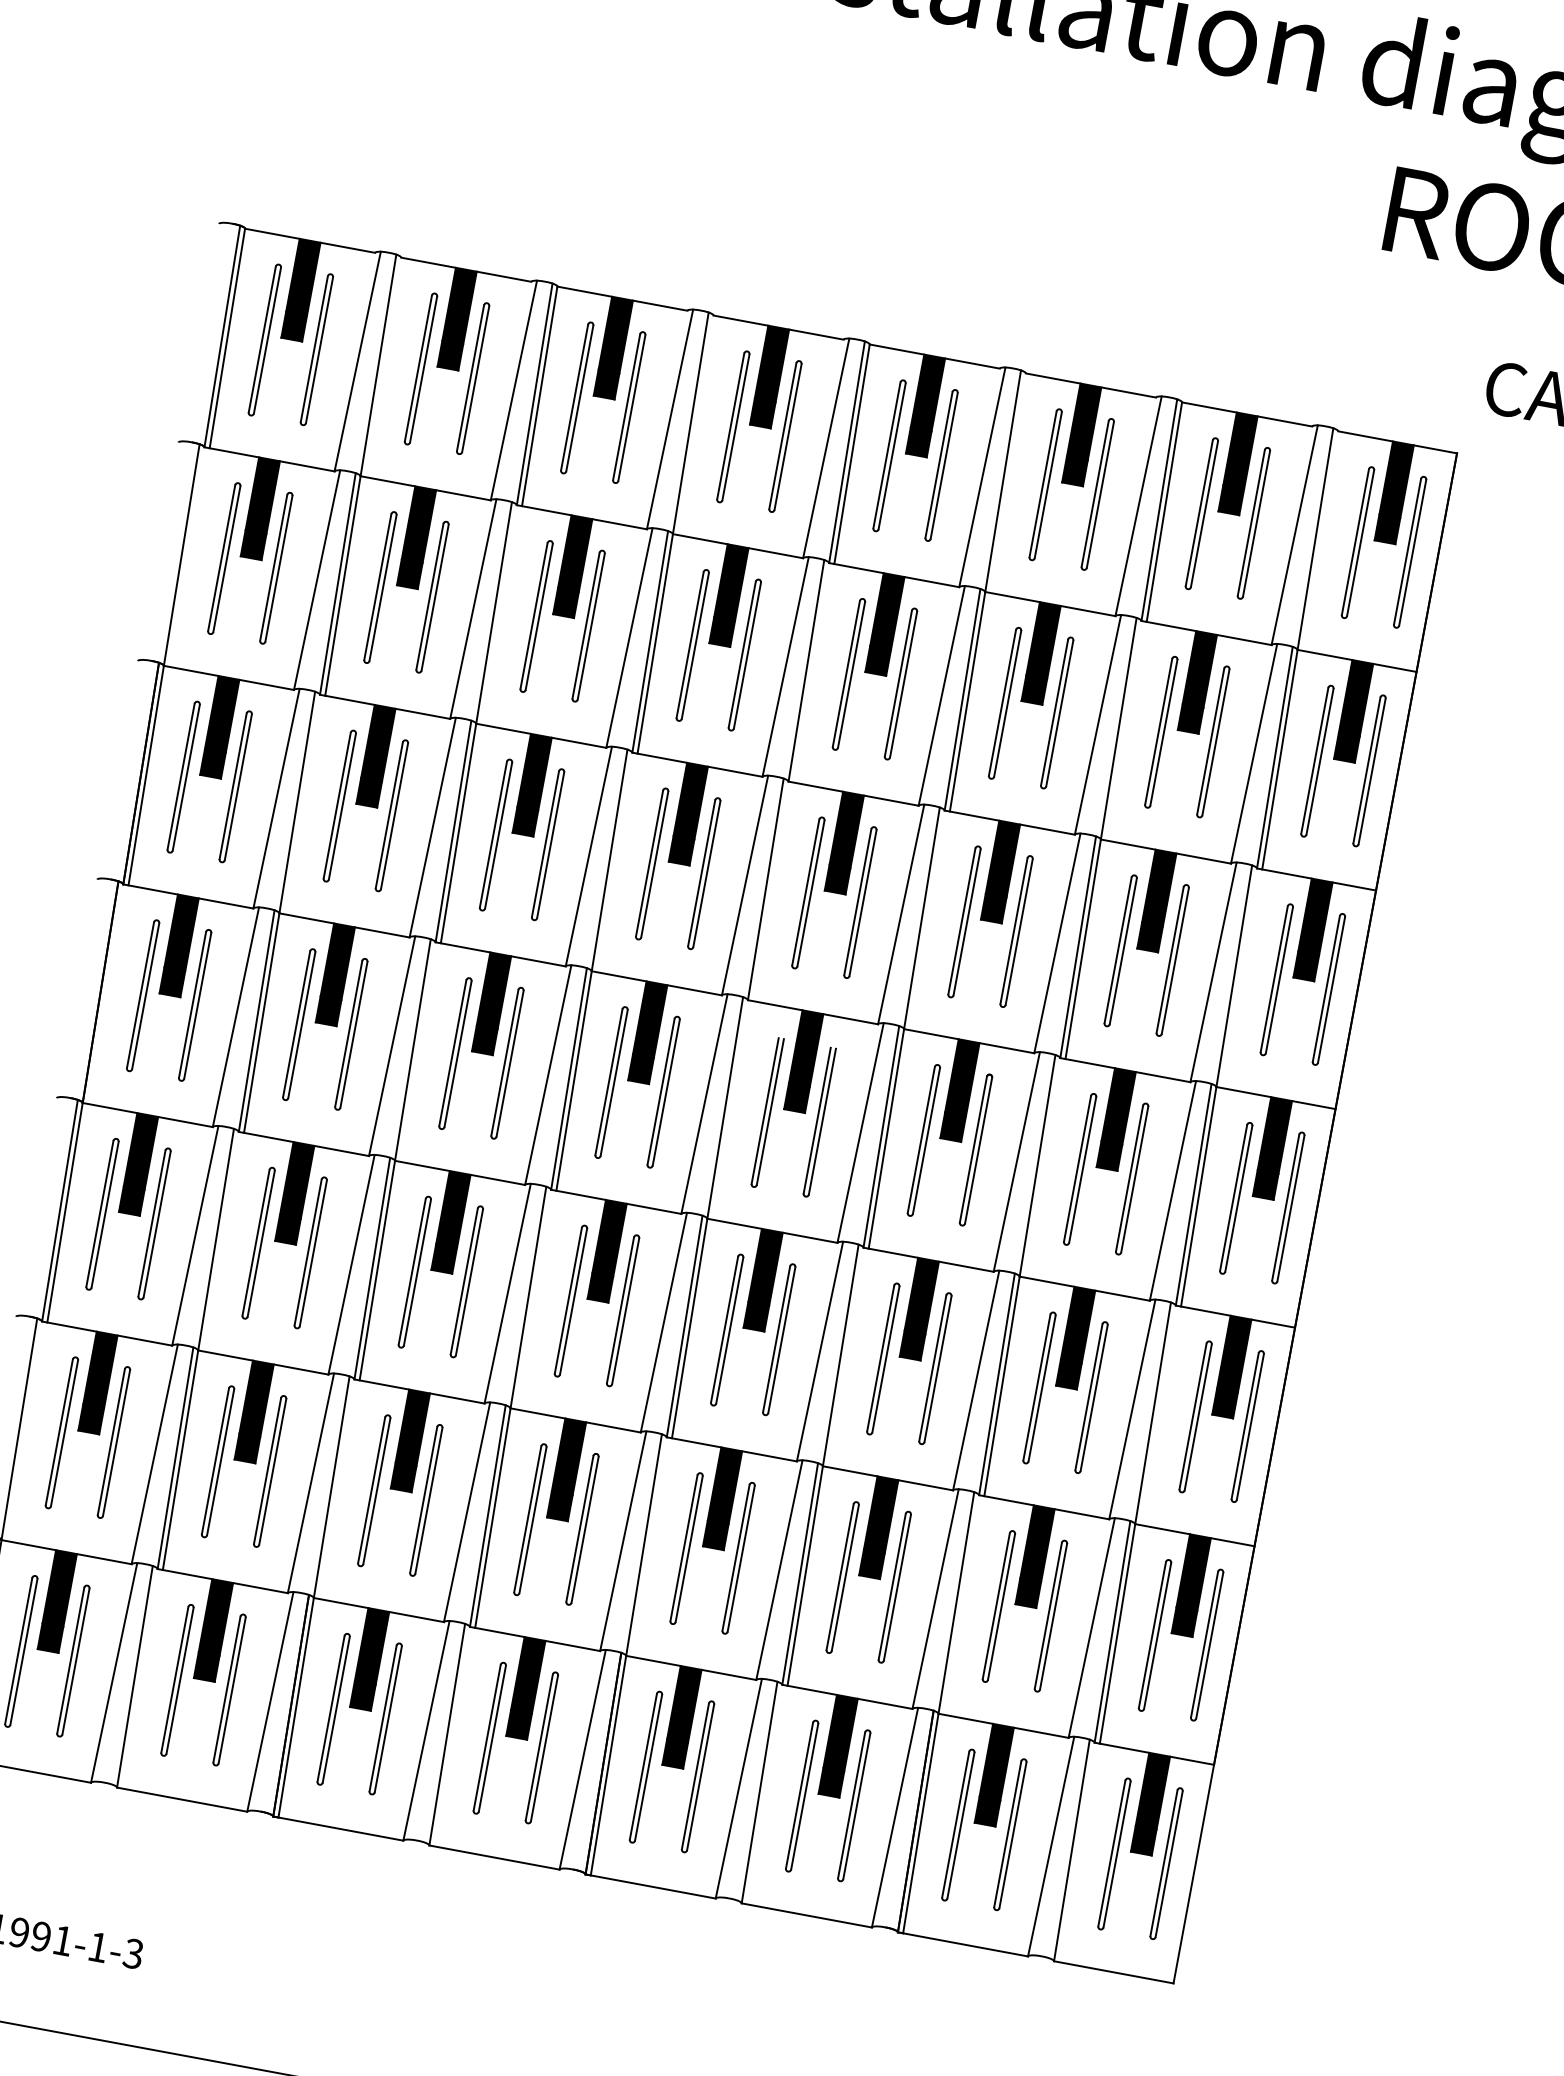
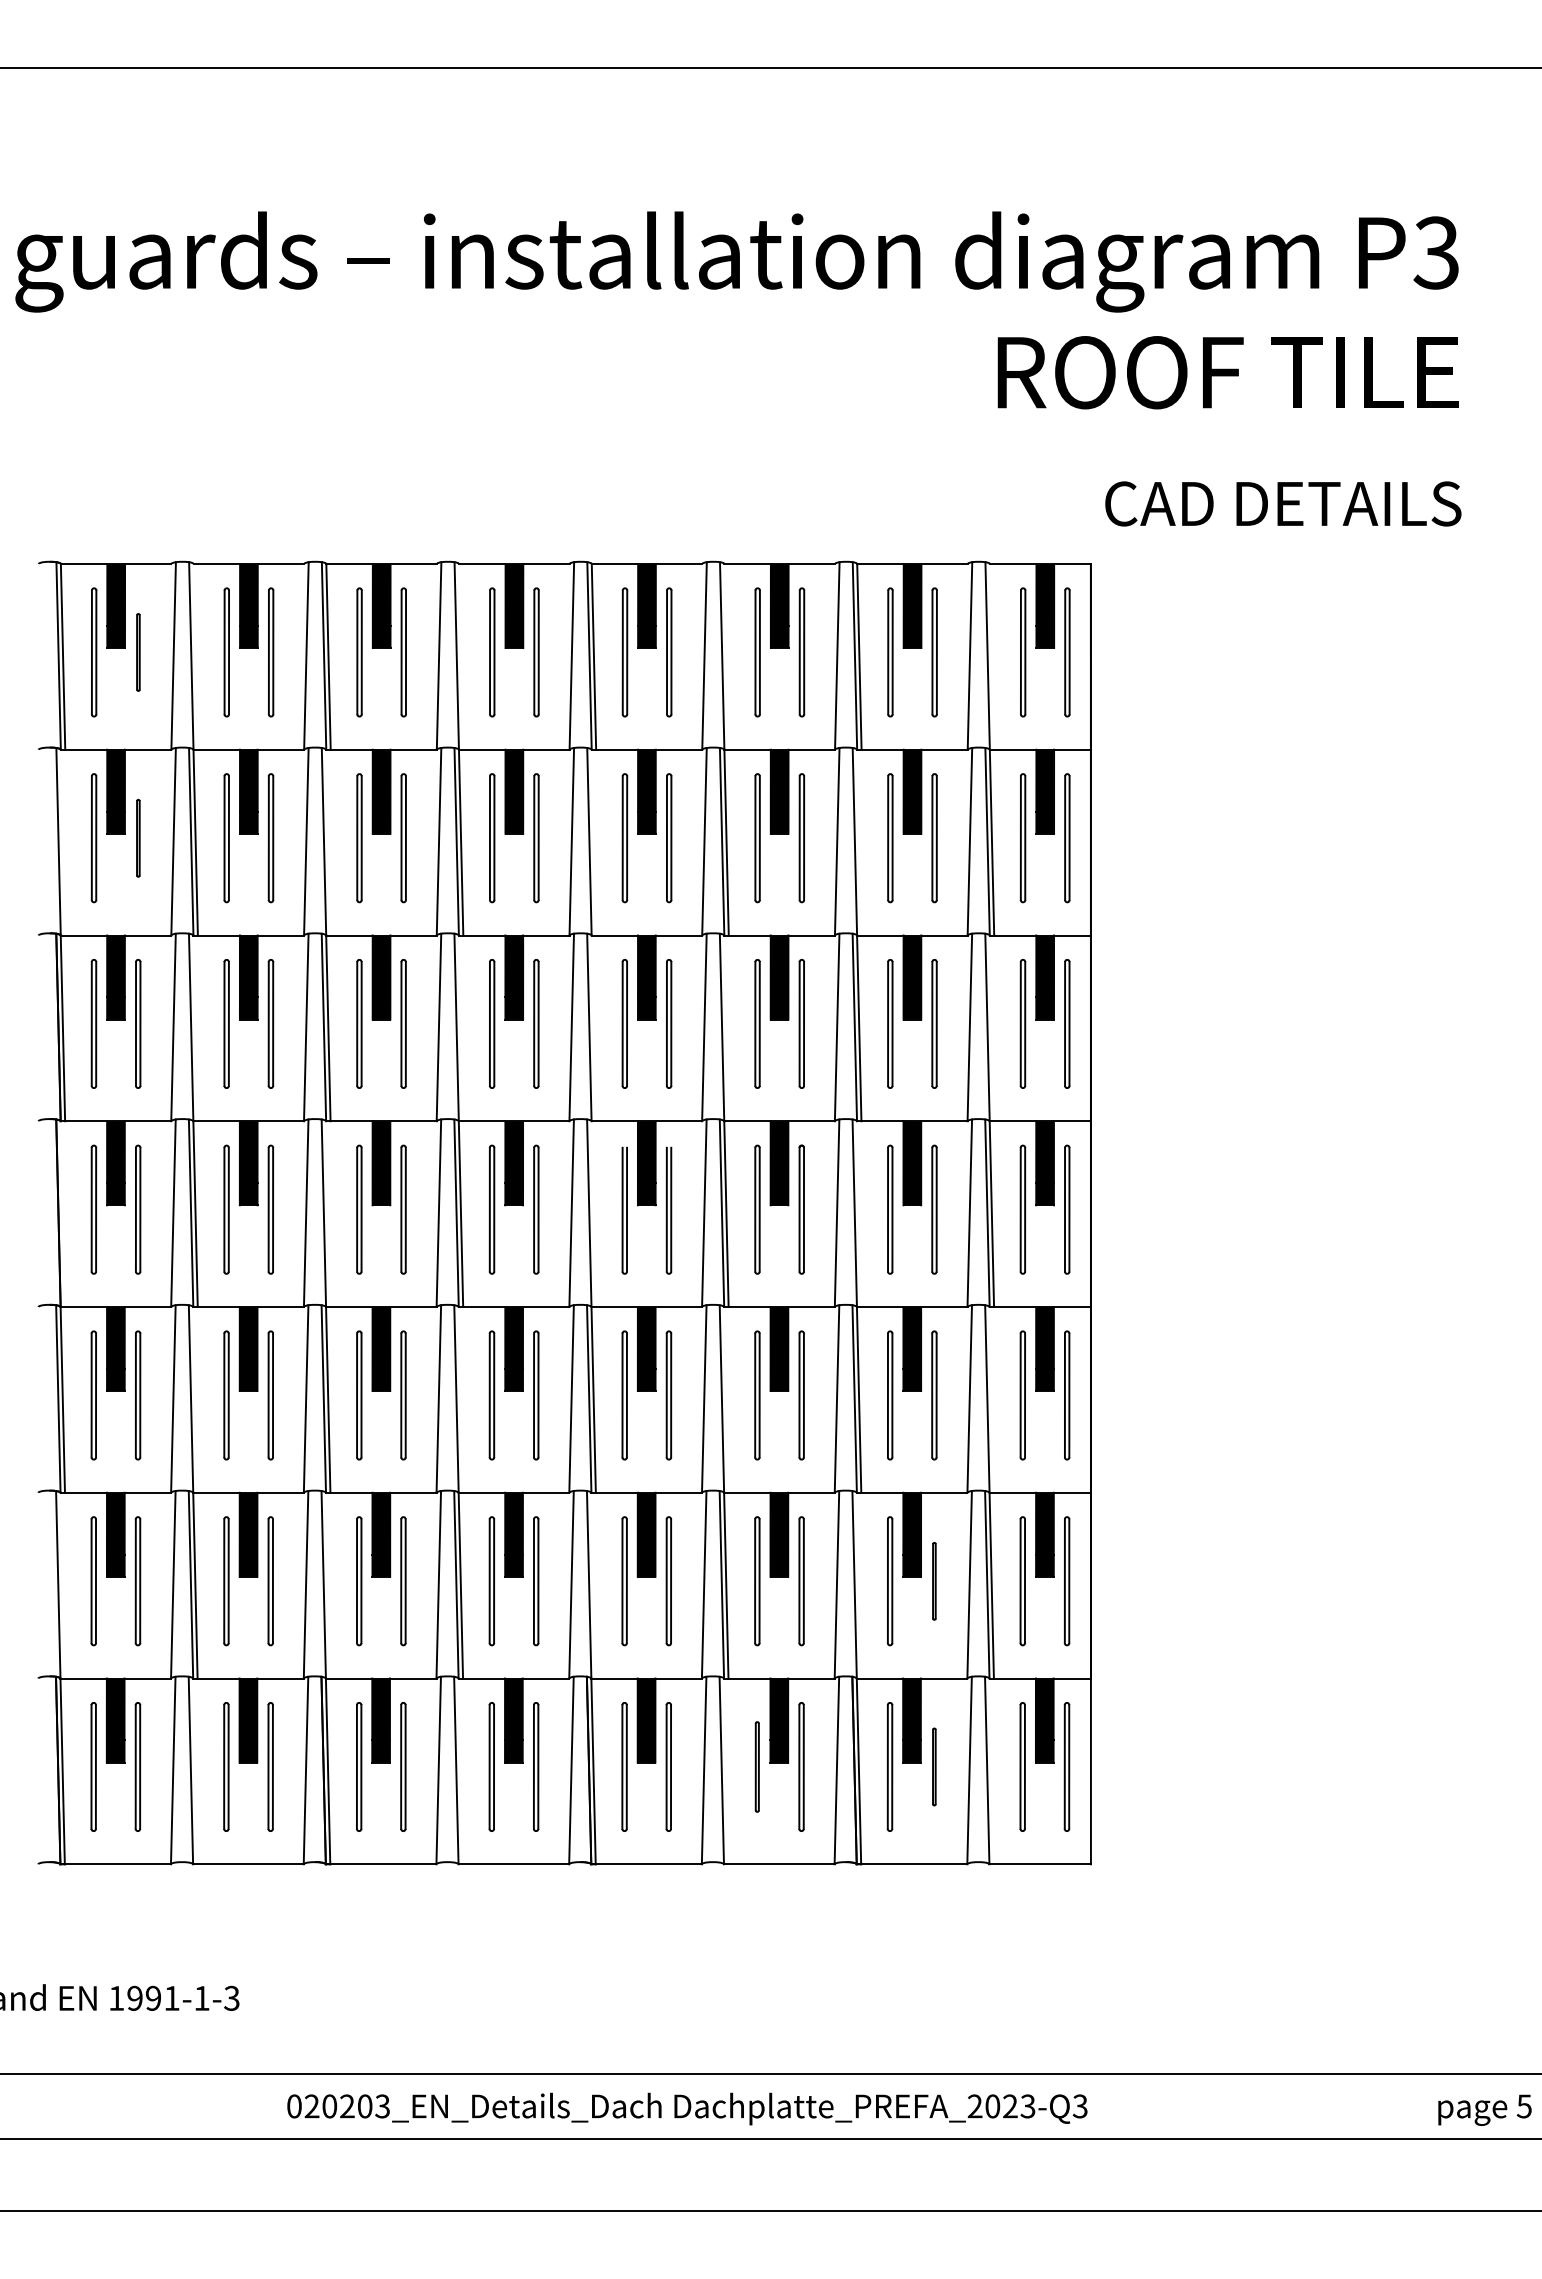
part: (317, 349) -> (138, 652), size x0.6
part: (276, 568) -> (138, 838), size x0.6
part: (1051, 1616) -> (934, 1581), size x0.6
part: (802, 1795) -> (757, 1766), size x0.7
part: (1010, 1834) -> (934, 1766), size x0.6

